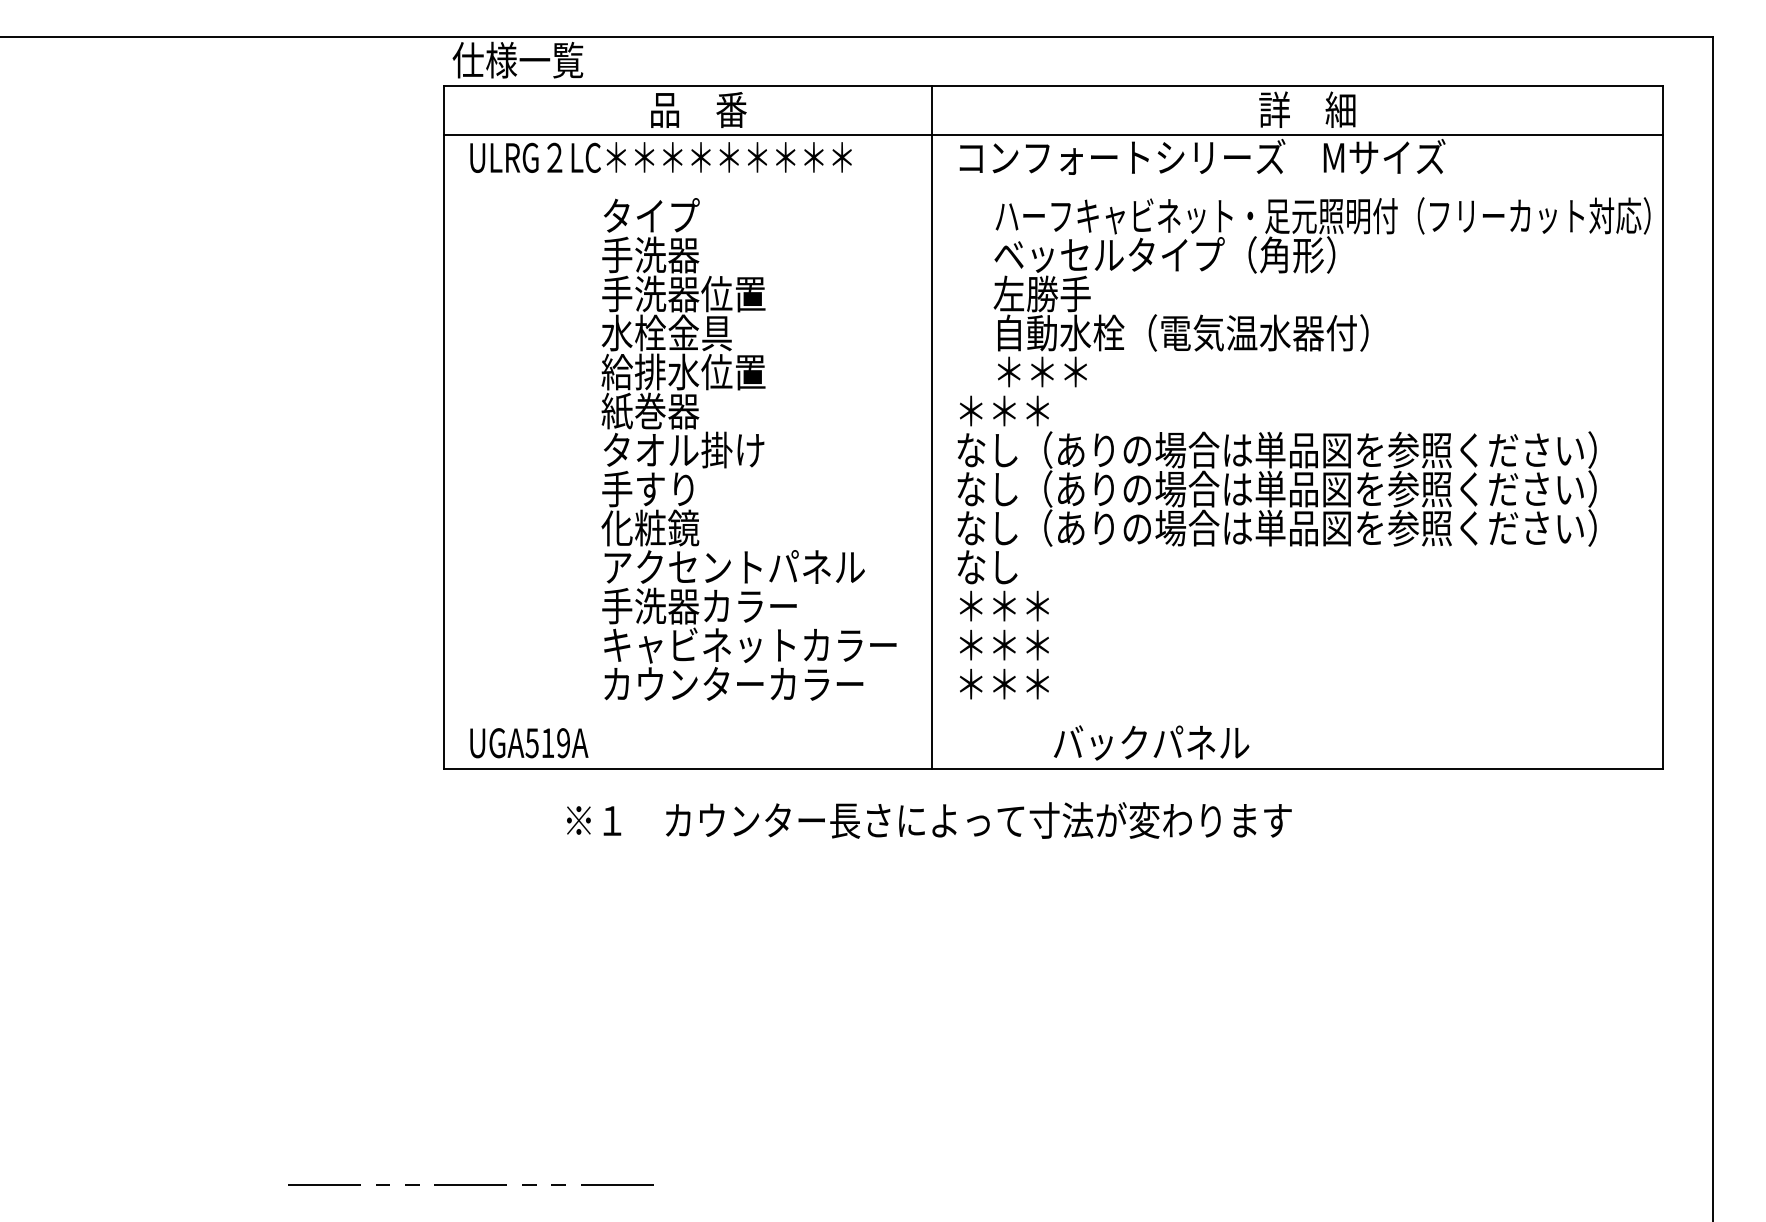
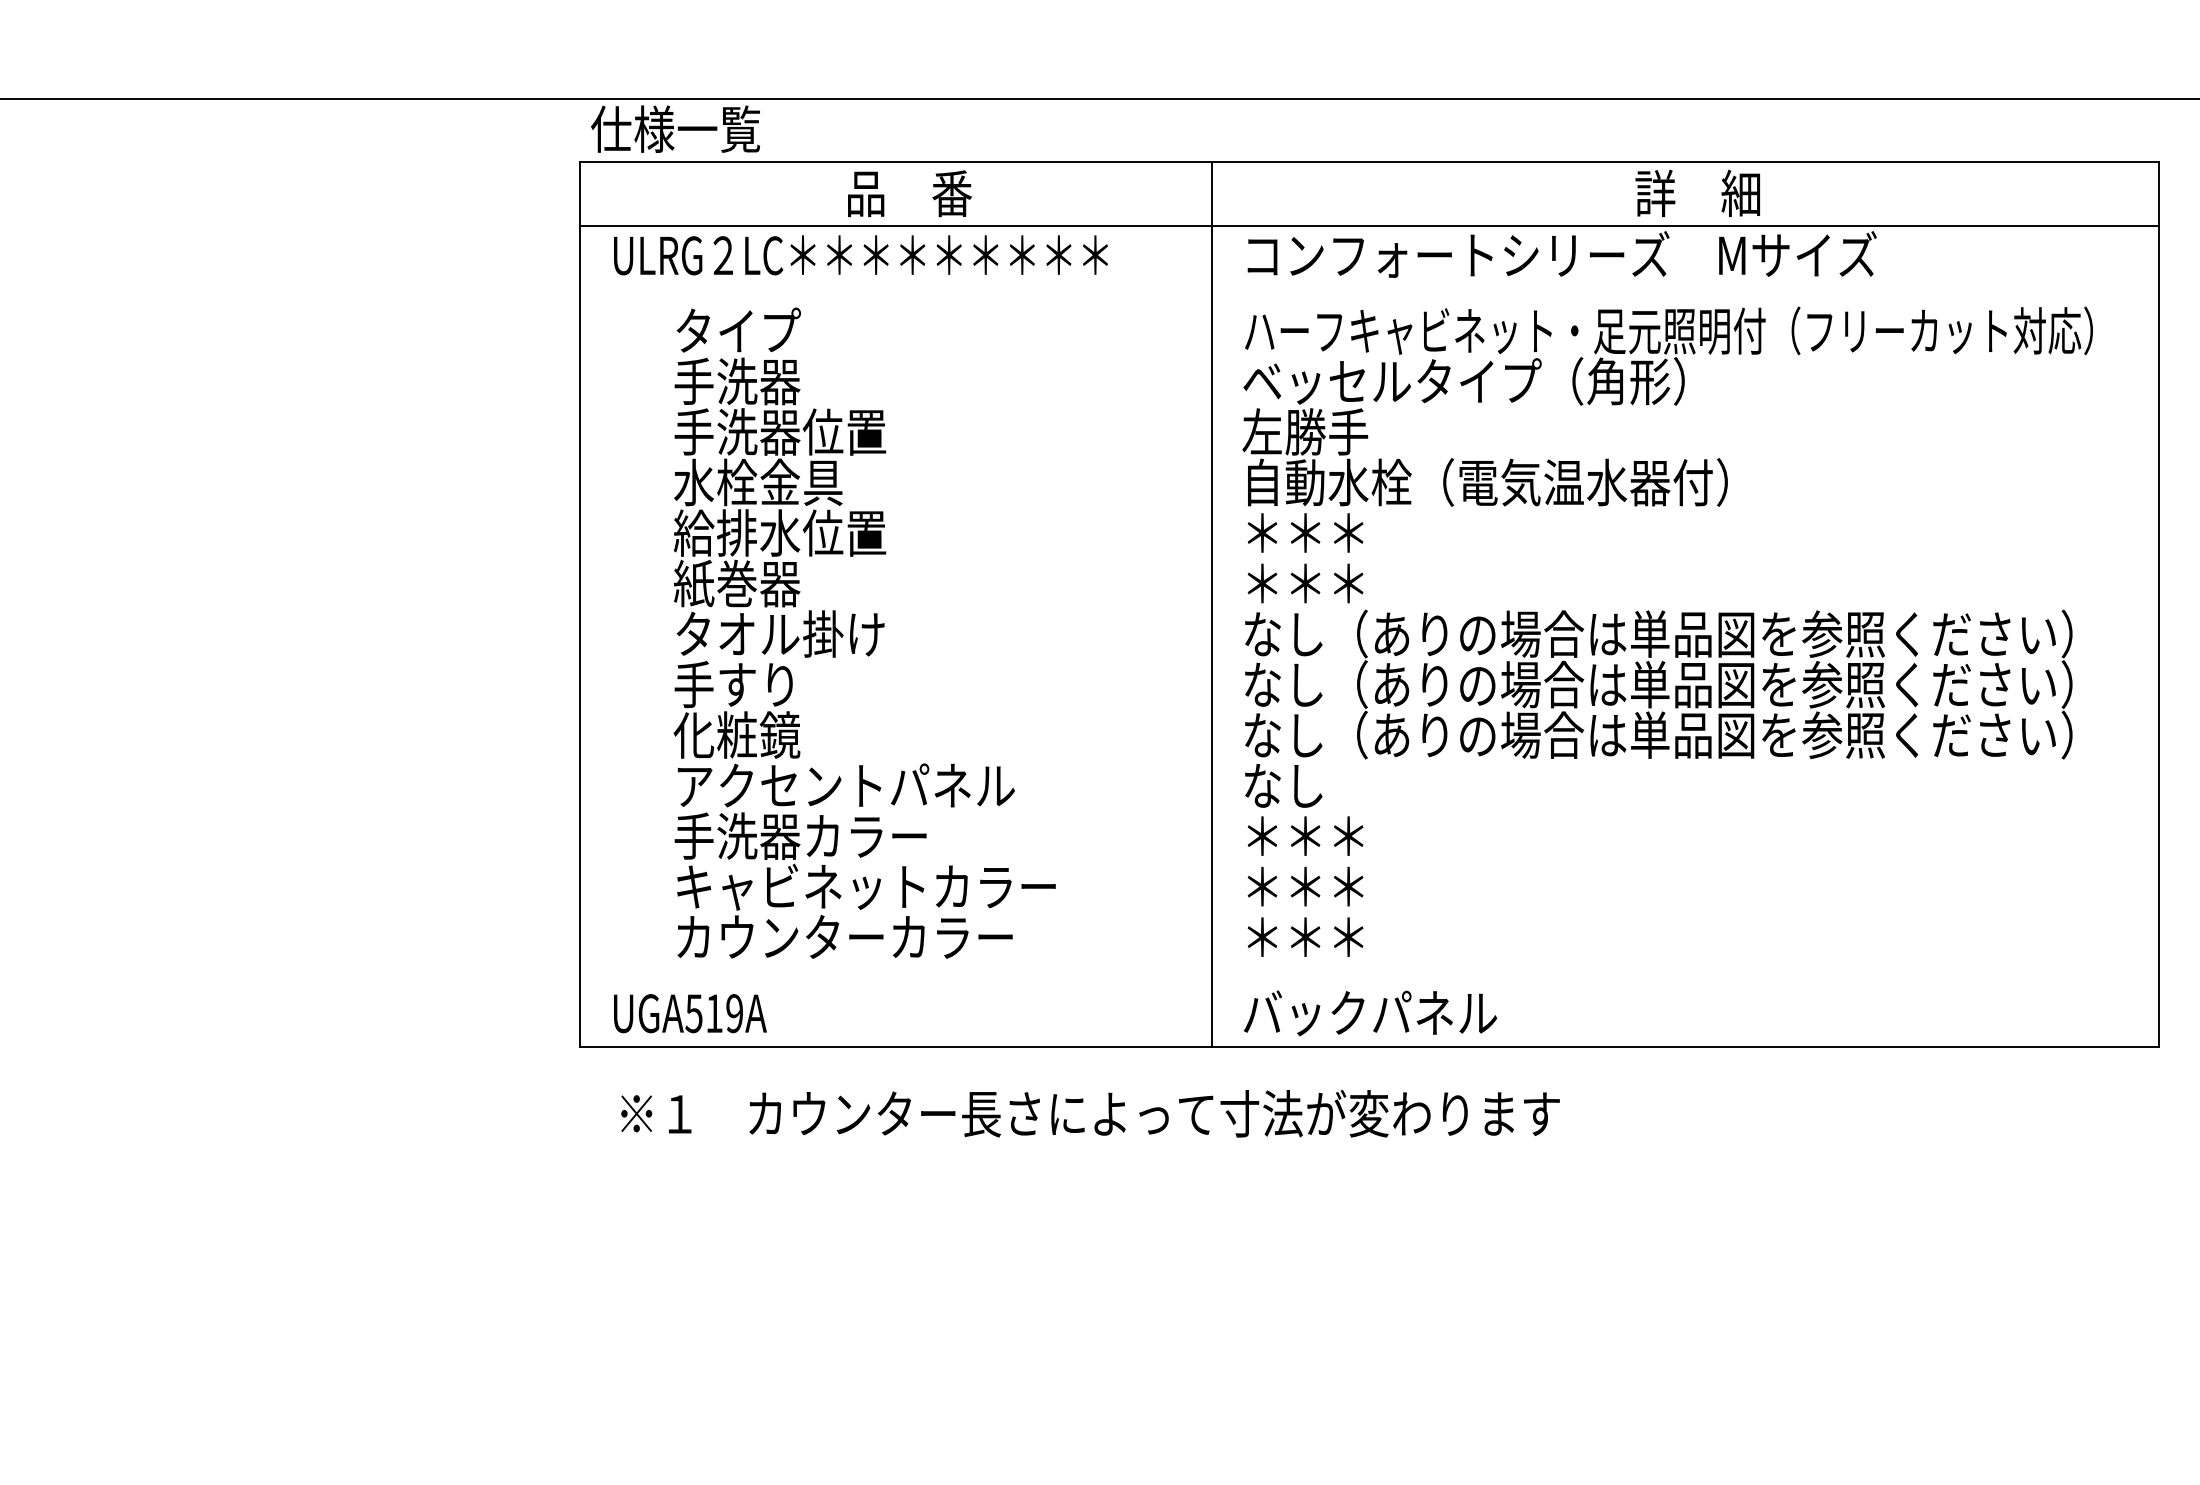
text: (1321, 292) -> (1666, 430), moved
text: (748, 449) -> (864, 633), moved
text: (1151, 742) -> (1370, 1012), moved
text: (929, 820) -> (1090, 1113), moved

